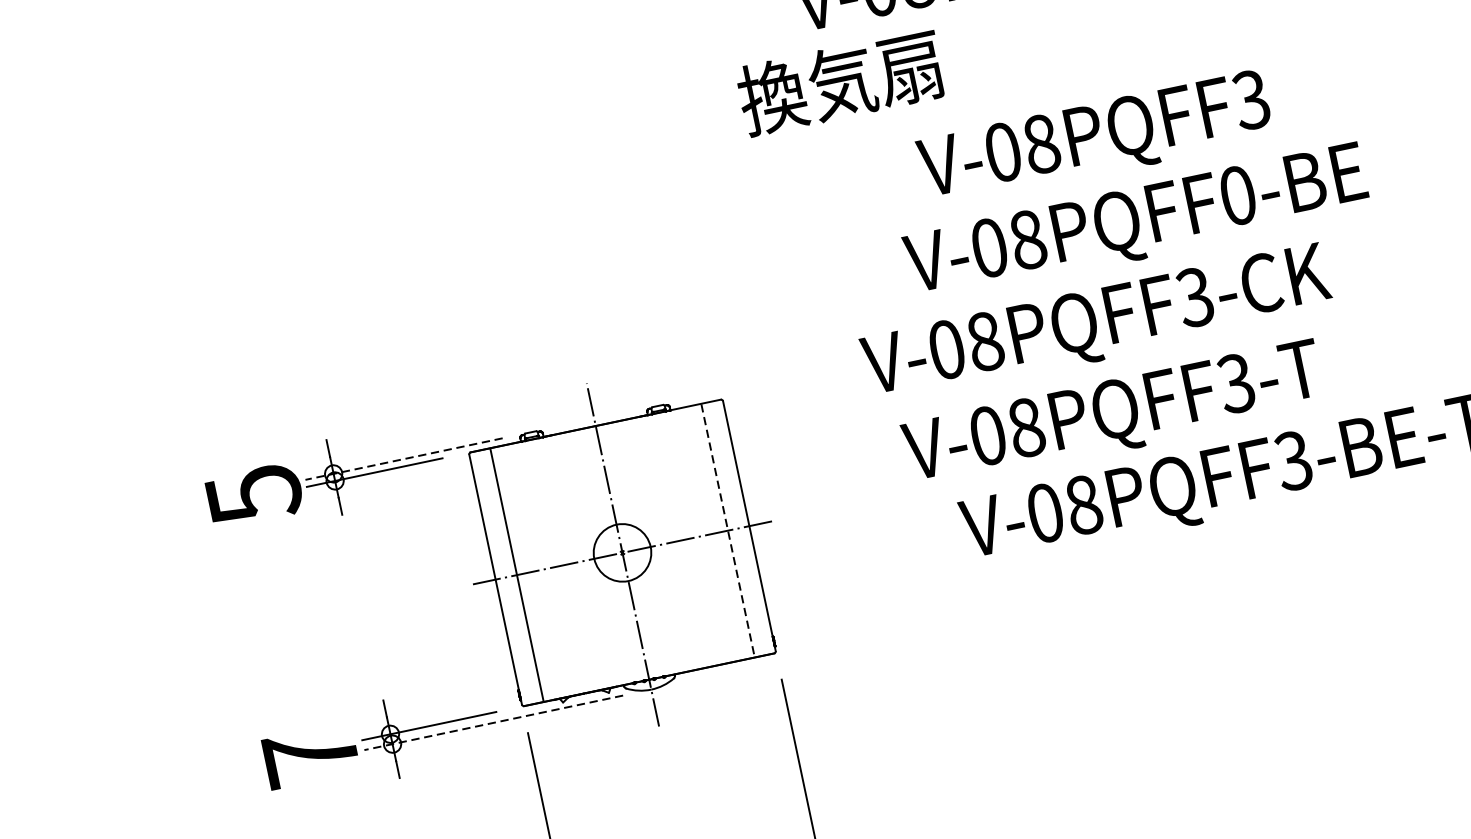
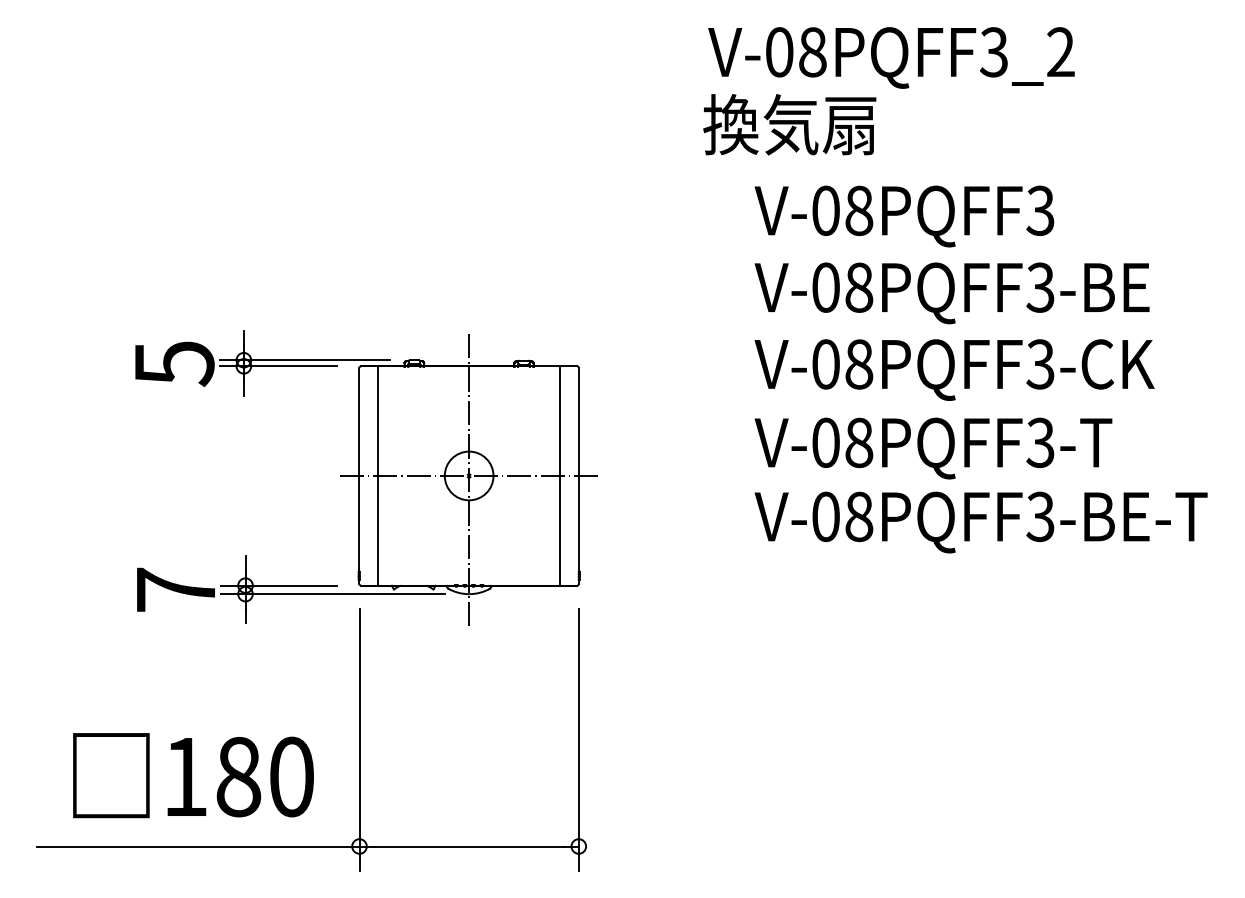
text: (840, 82) -> (789, 124), moved
text: (1095, 139) -> (904, 216), moved
text: (1237, 195) -> (1040, 287), V-08PQFF0-BE -> V-08PQFF3-BE
text: (1096, 324) -> (954, 369), moved
text: (1113, 416) -> (933, 448), moved
line: (403, 459) -> (304, 360), dashed -> solid
line: (728, 531) -> (560, 476), dashed -> solid
line: (493, 723) -> (332, 594), dashed -> solid

